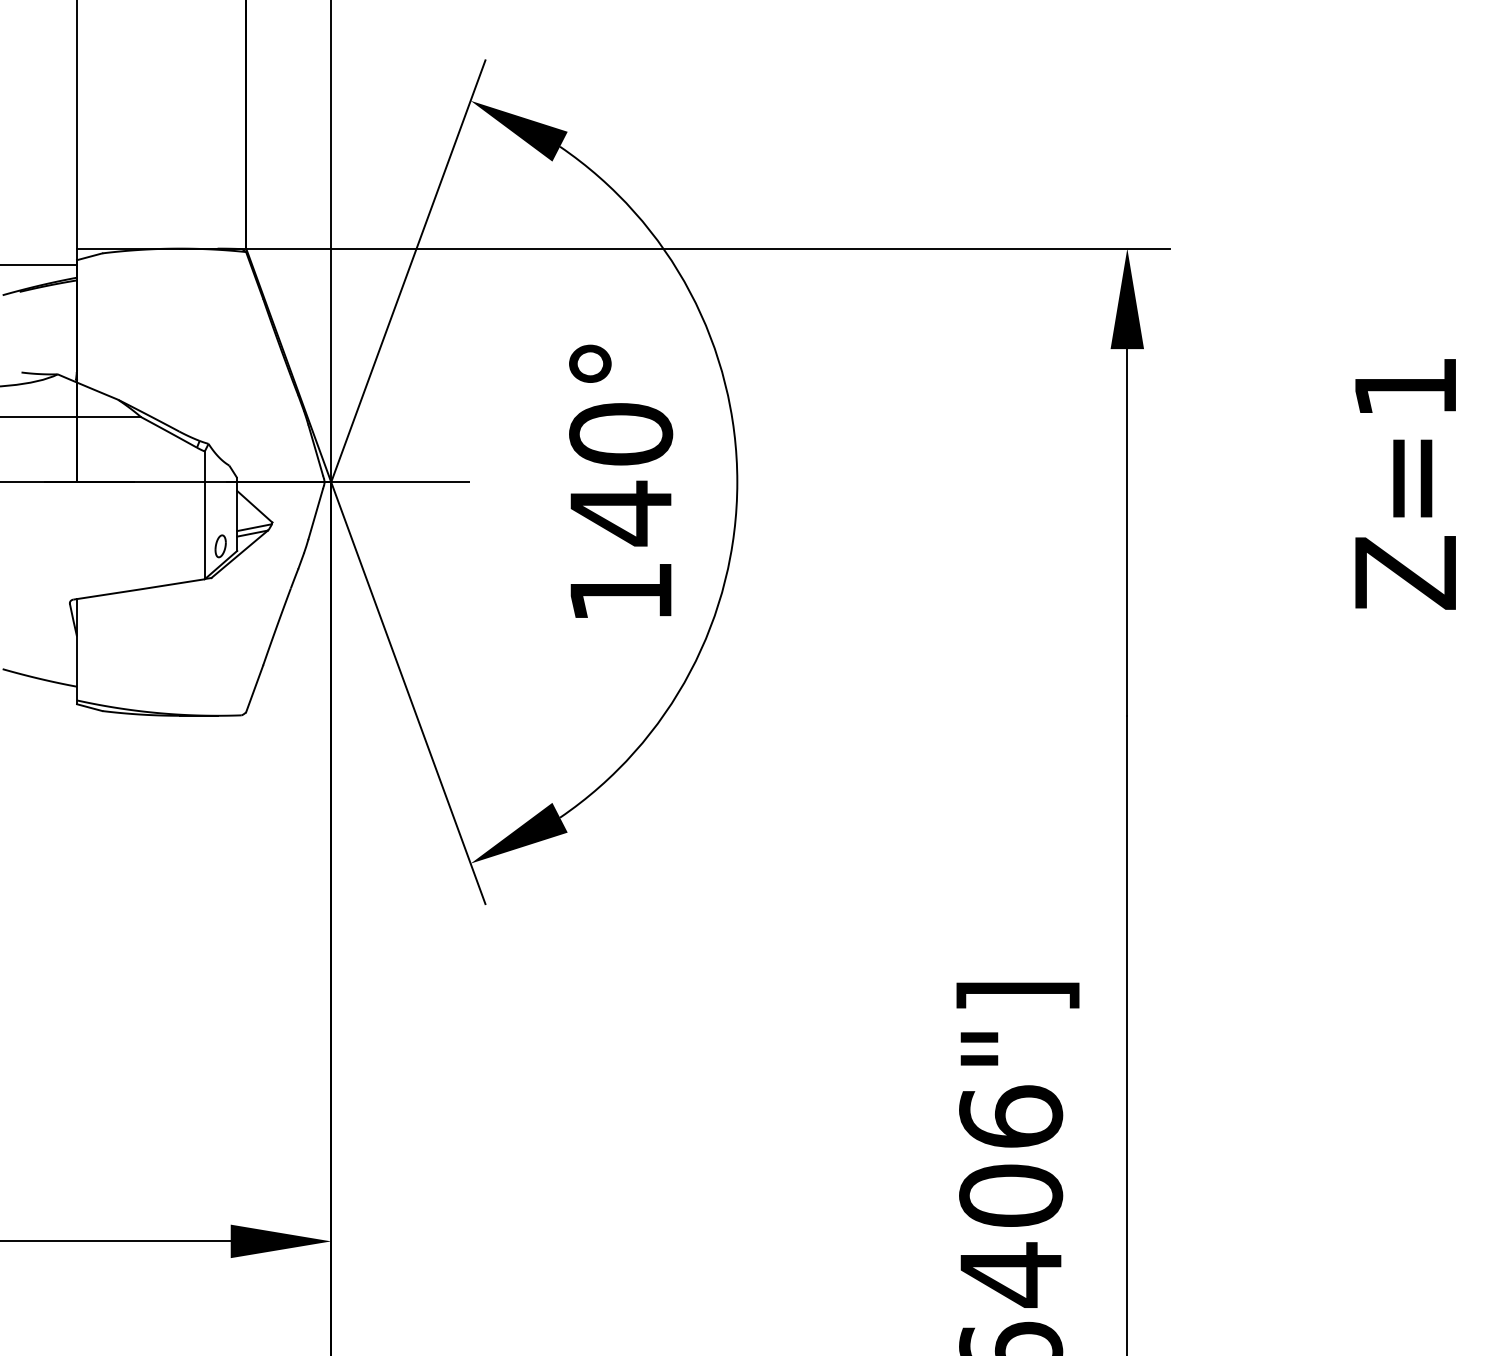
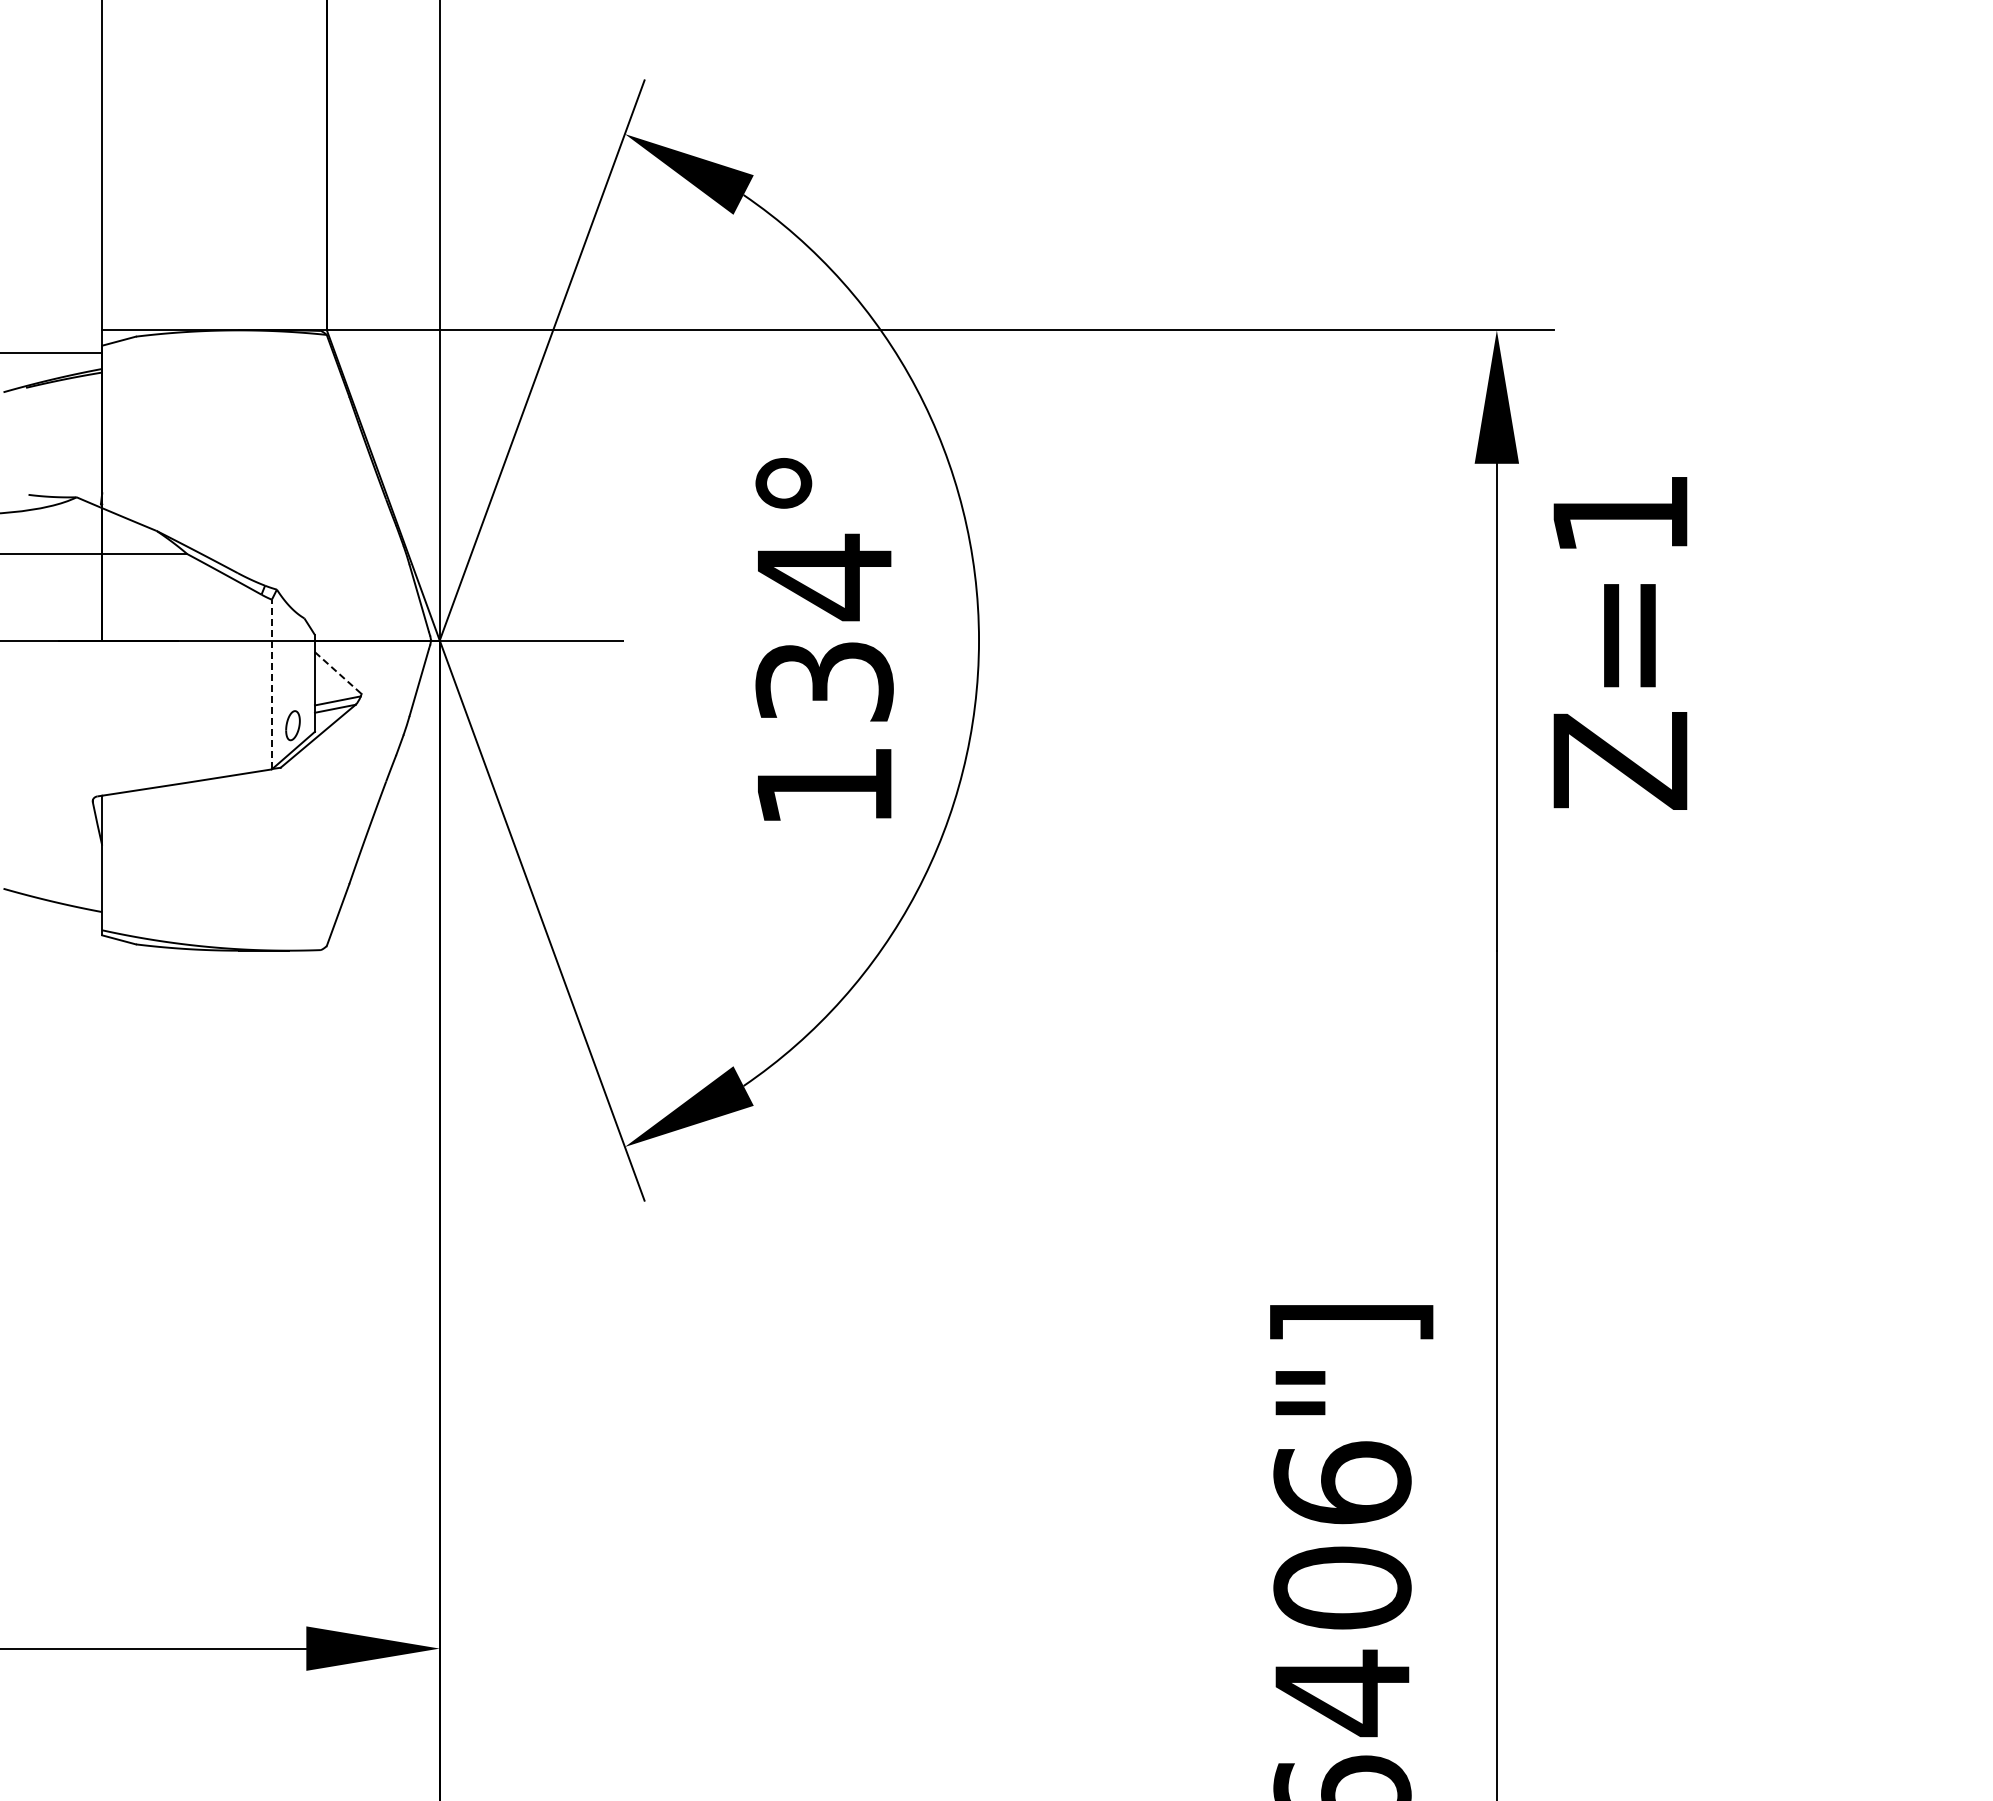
text: (620, 473) -> (824, 629), 140° -> 134°
text: (1405, 484) -> (1620, 643), moved
line: (254, 507) -> (338, 673), solid -> dashed
line: (204, 515) -> (271, 684), solid -> dashed

